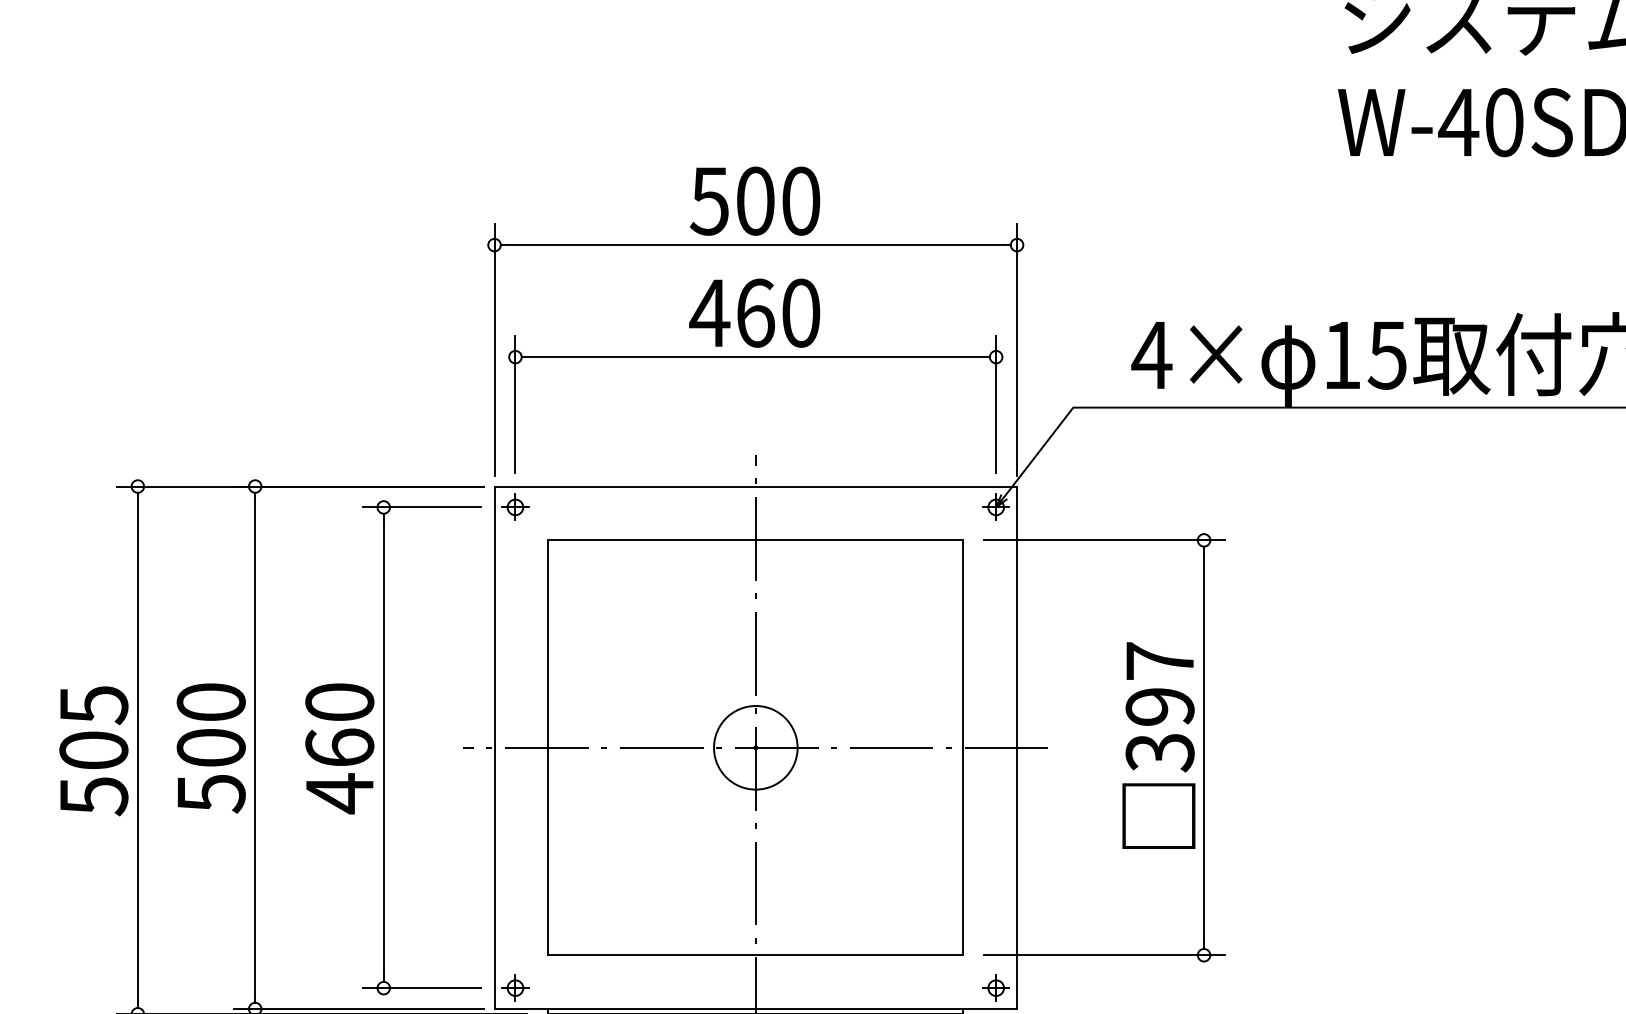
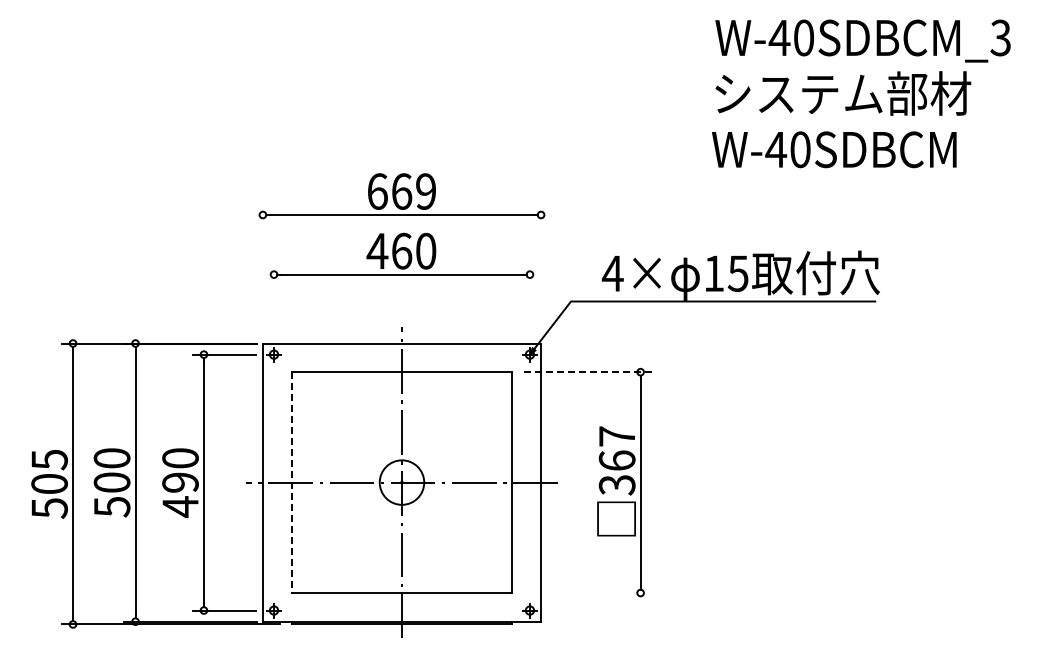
text: (754, 200) -> (401, 191), 500 -> 669
line: (493, 349) -> (262, 270), removed
line: (1017, 349) -> (541, 270), removed
line: (516, 403) -> (274, 299), removed
line: (995, 403) -> (529, 299), removed
line: (1106, 540) -> (588, 372), solid -> dashed
text: (1158, 706) -> (616, 460), 397 -> 367
text: (339, 747) -> (180, 482), 460 -> 490
line: (548, 749) -> (291, 483), solid -> dashed
line: (1104, 956) -> (587, 593), removed

